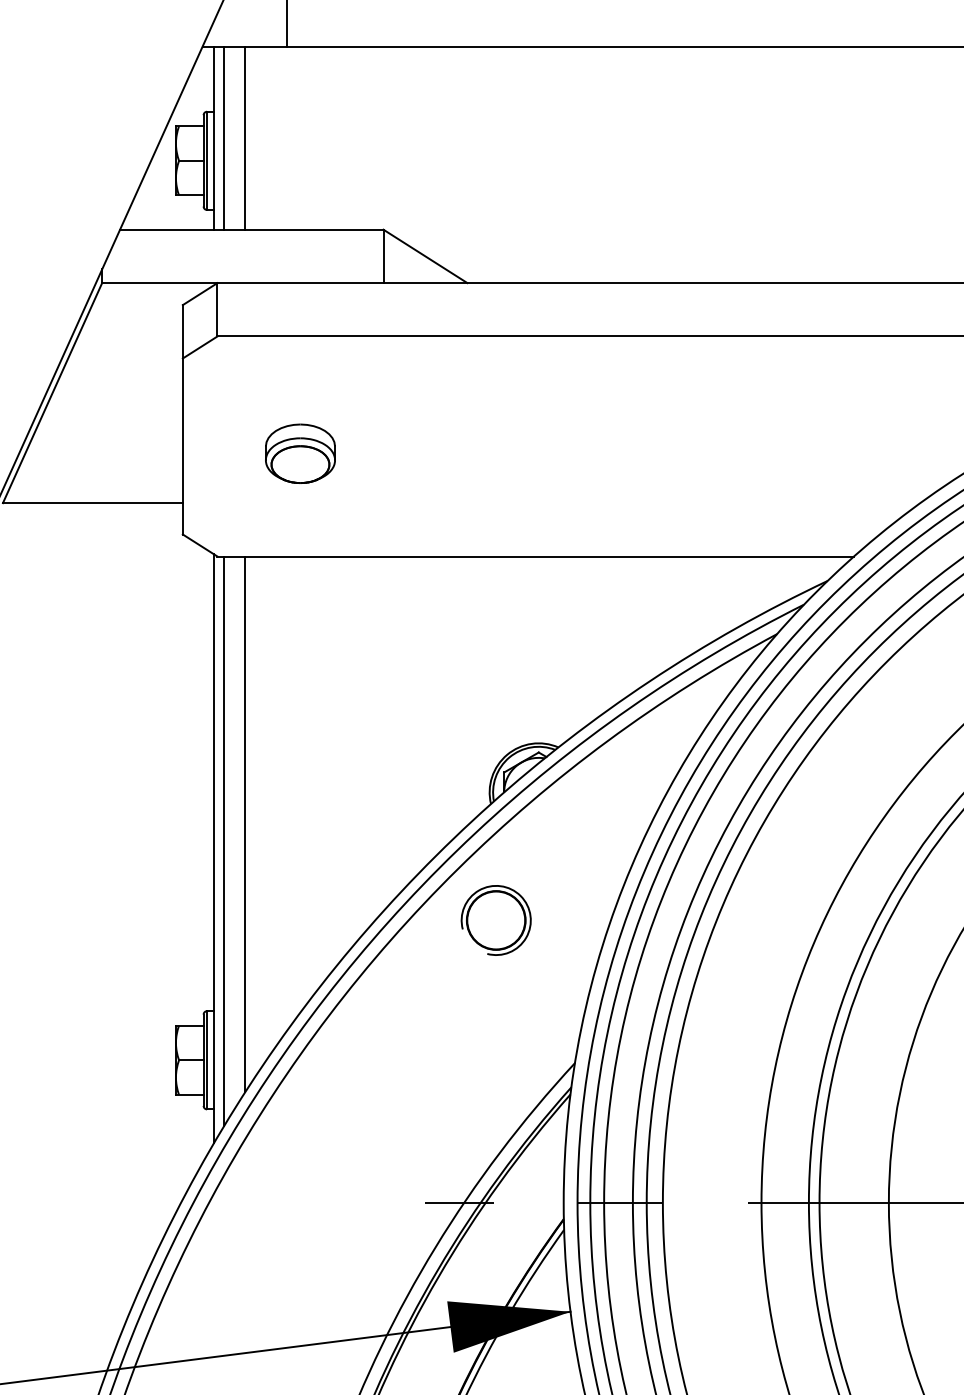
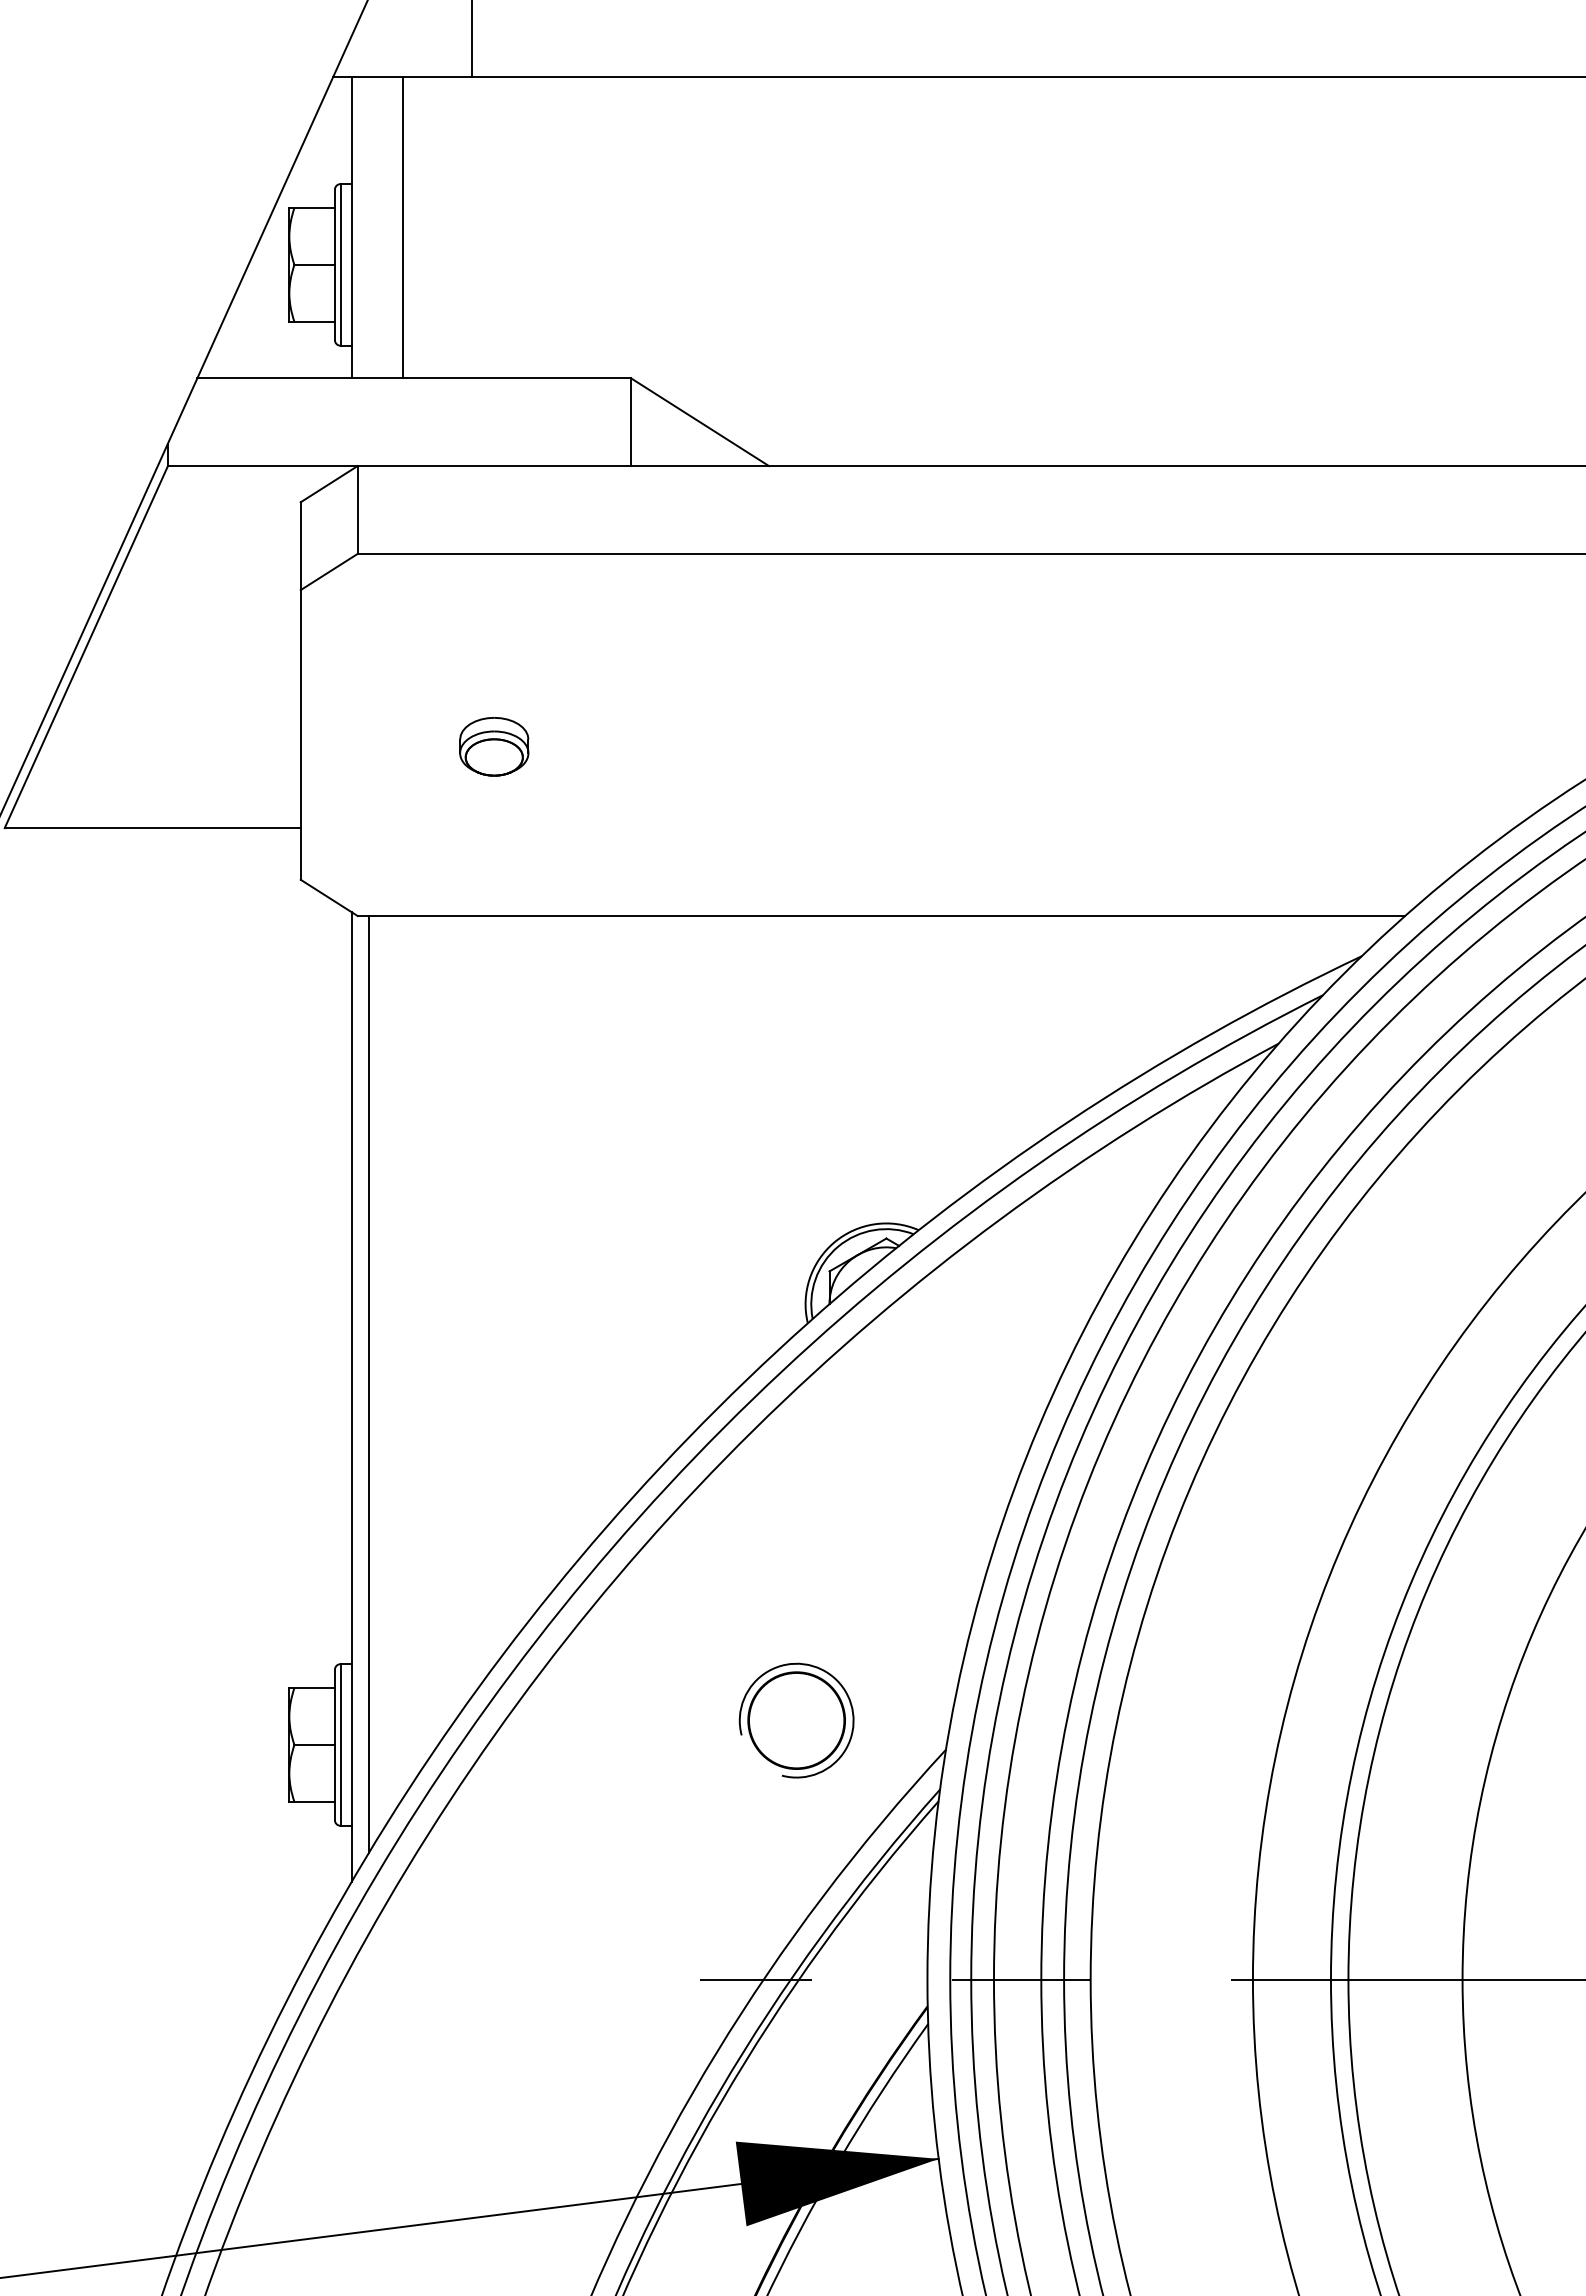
line: (224, 137) -> (369, 226), removed
part: (300, 453) -> (494, 746), size x0.6
line: (245, 824) -> (403, 1356), removed
part: (495, 920) -> (795, 1720), moved

